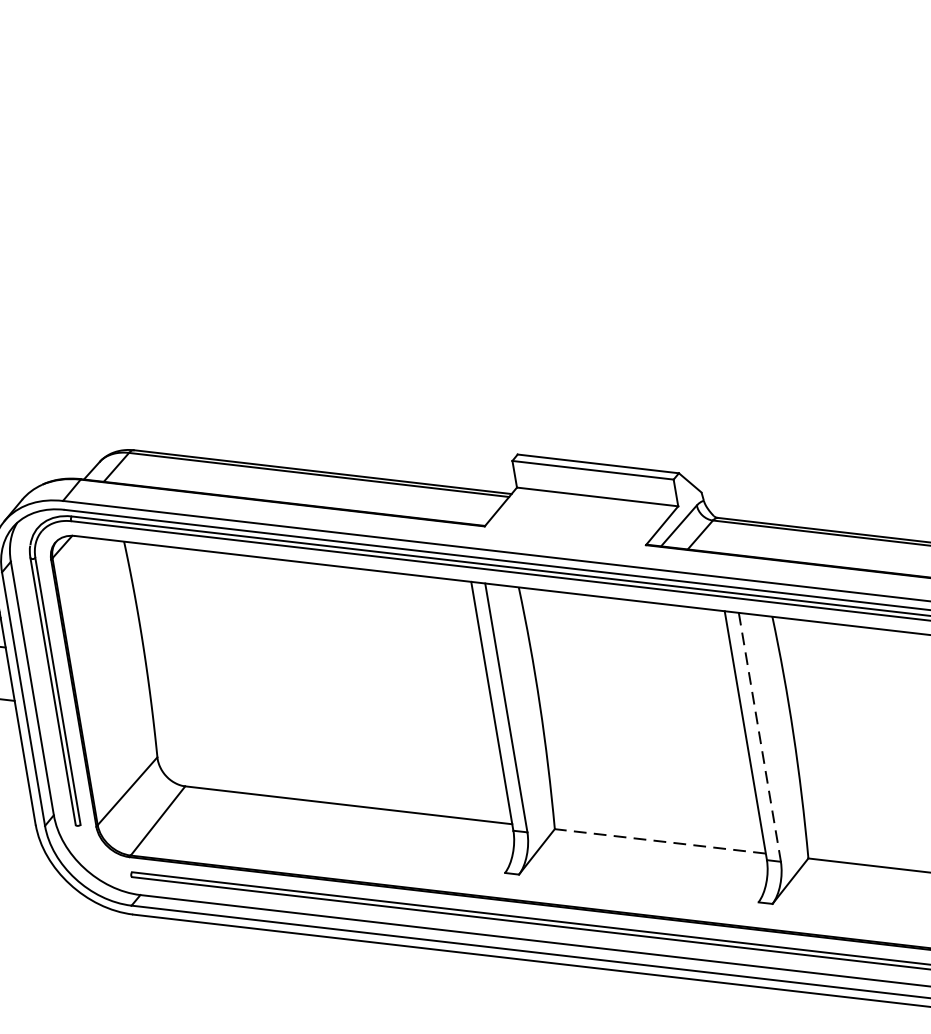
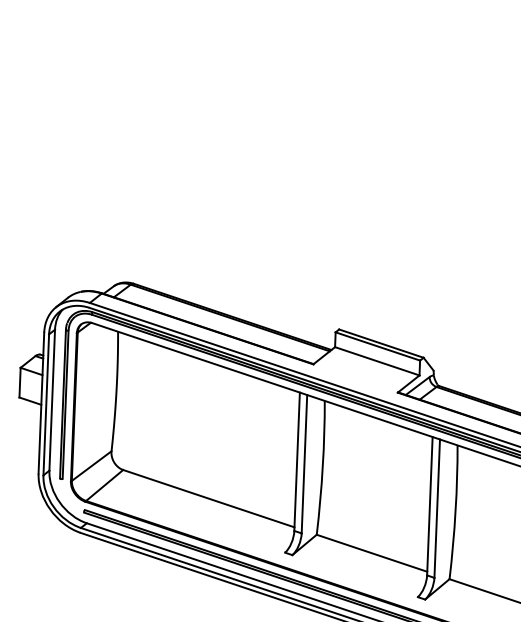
line: (760, 738) -> (437, 509), dashed -> solid
line: (659, 841) -> (371, 553), dashed -> solid

